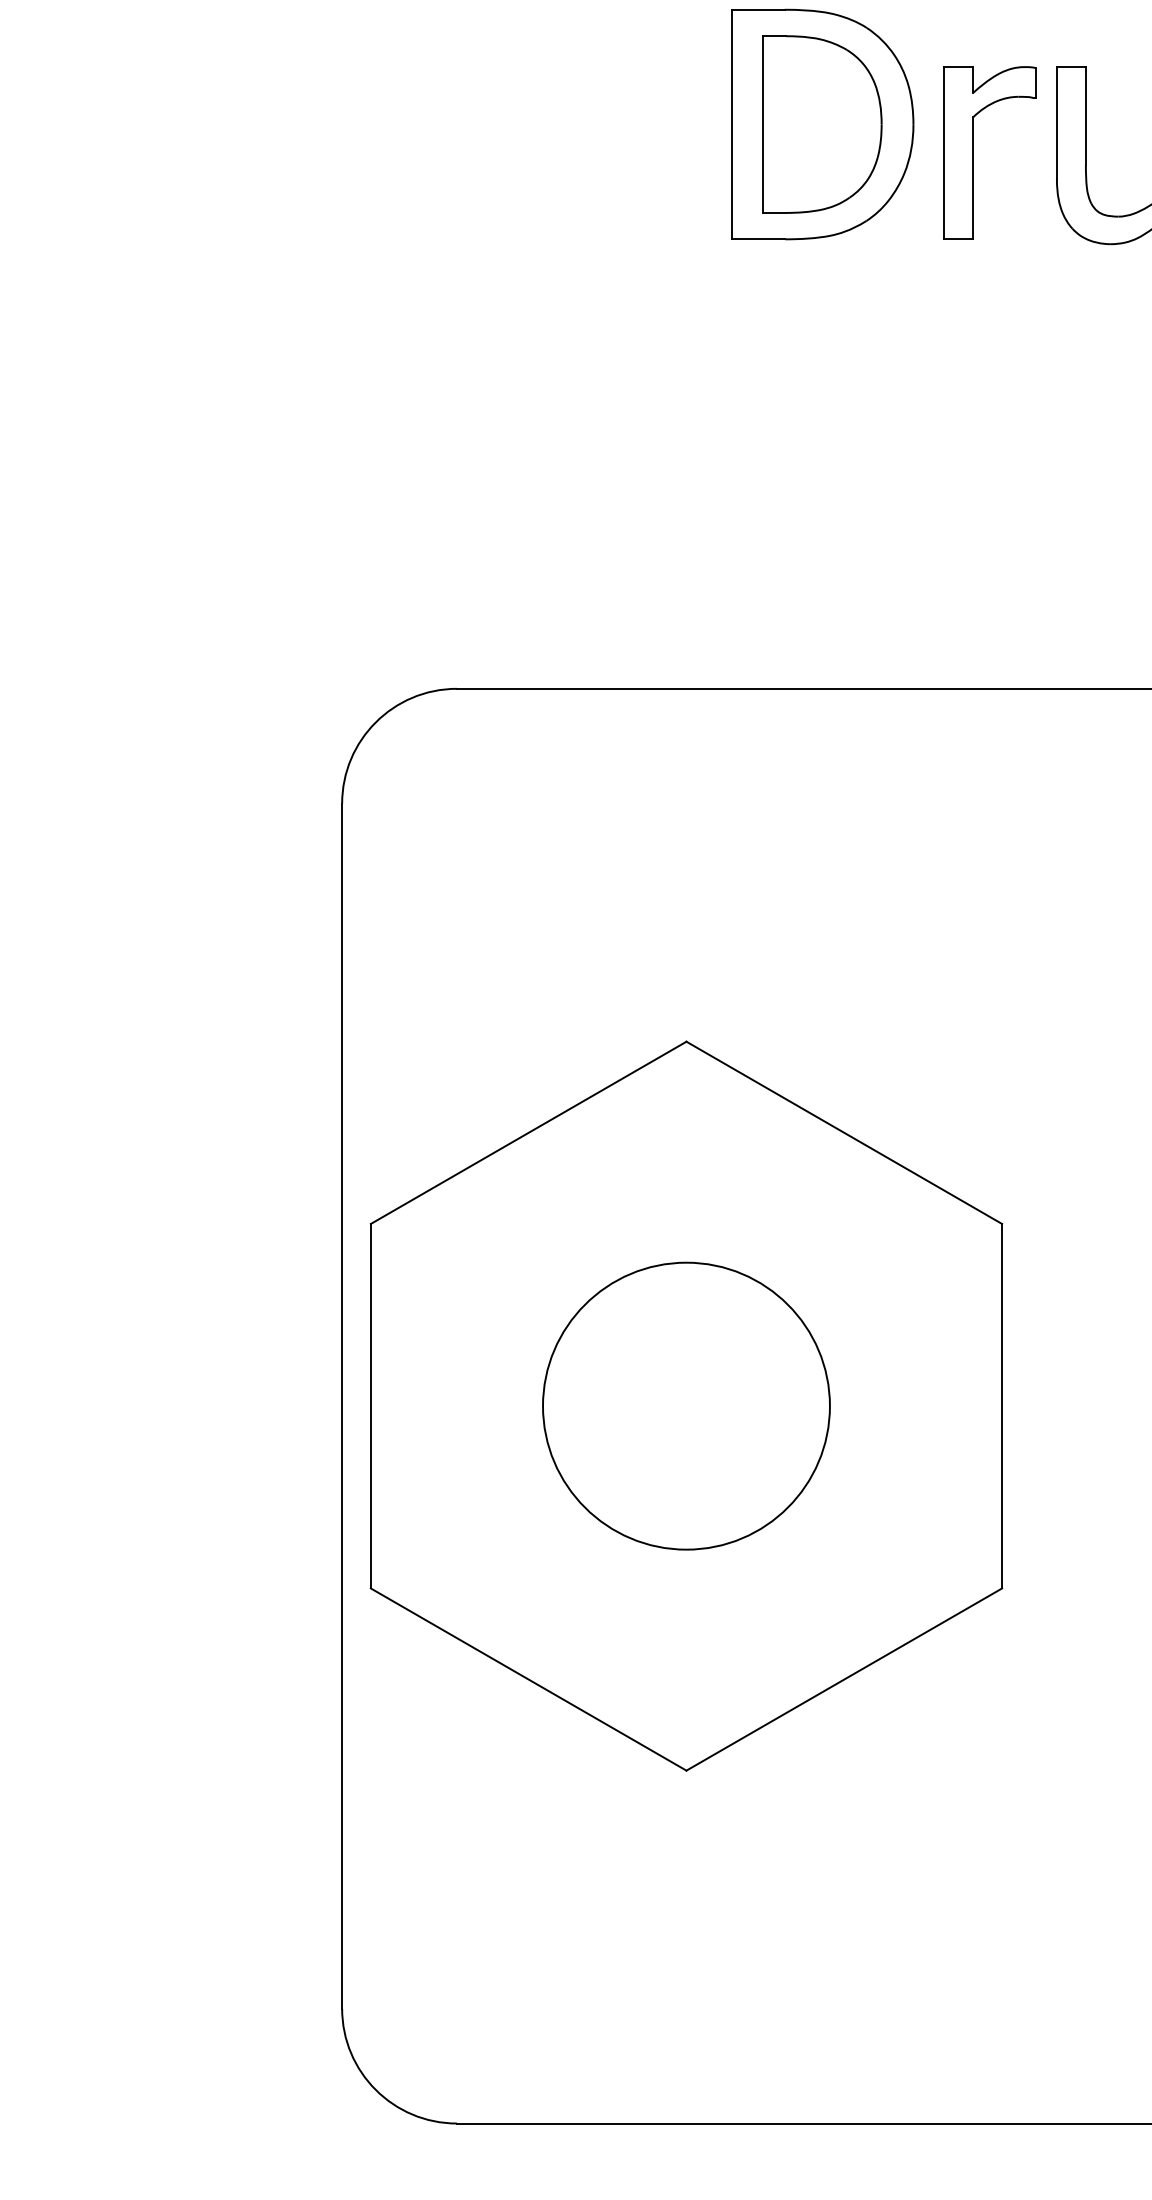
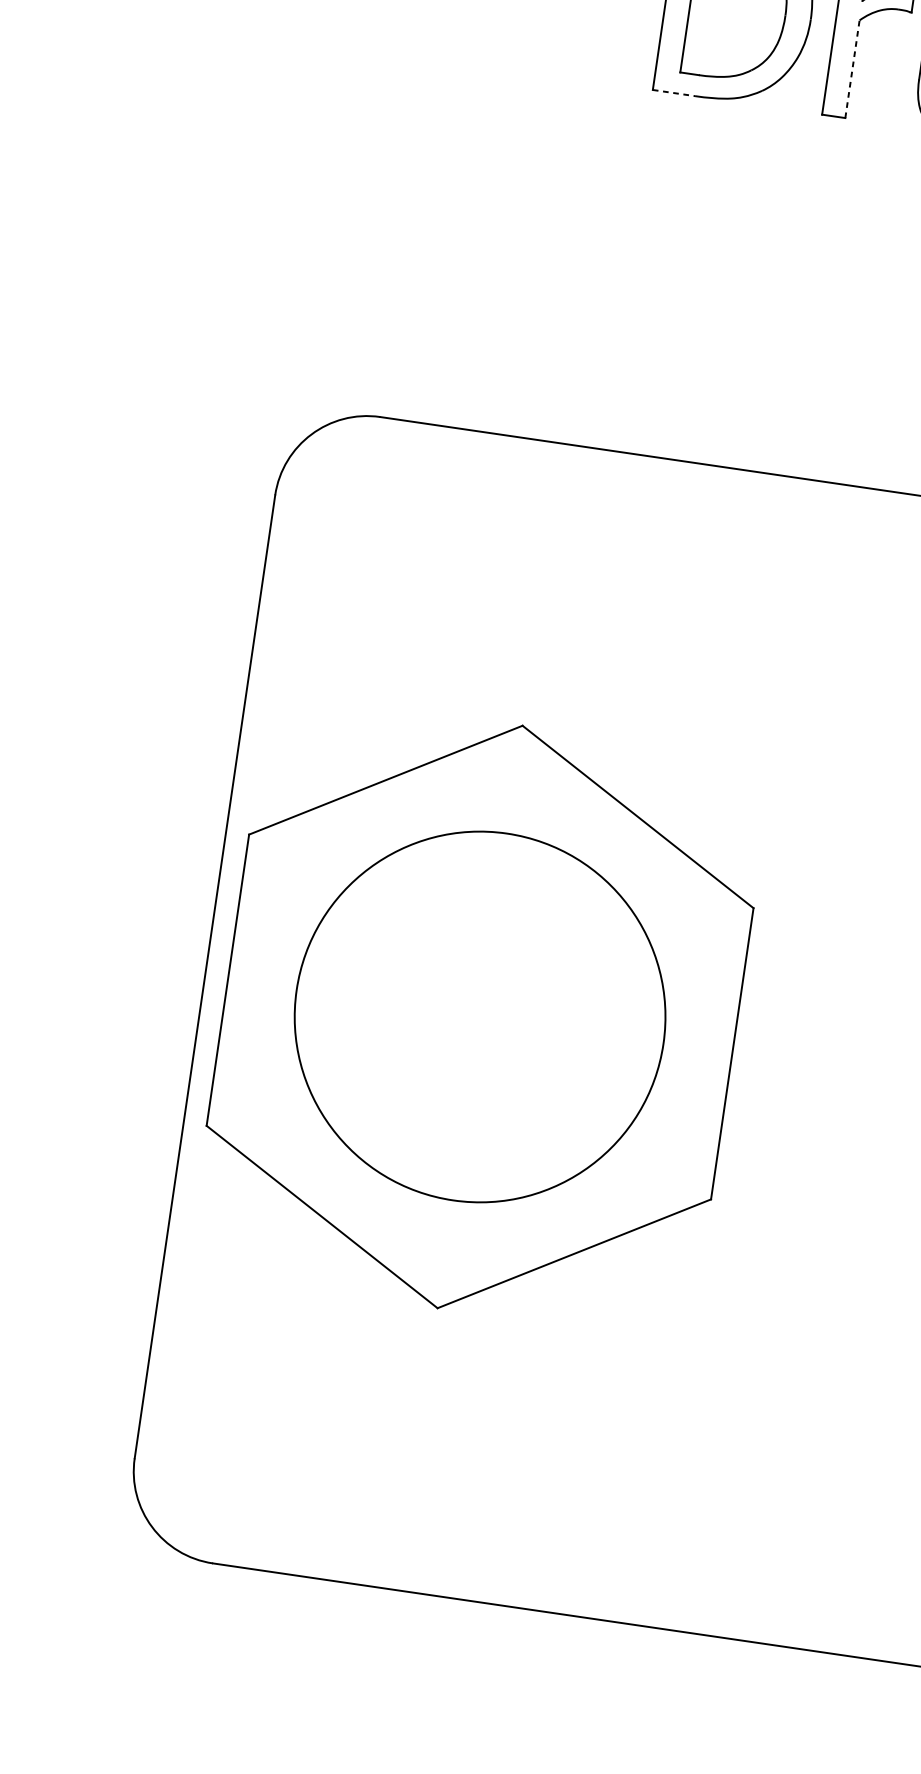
line: (973, 177) -> (852, 68), solid -> dashed
line: (759, 239) -> (674, 93), solid -> dashed
circle: (686, 1405) -> (480, 1016), size x1.6

